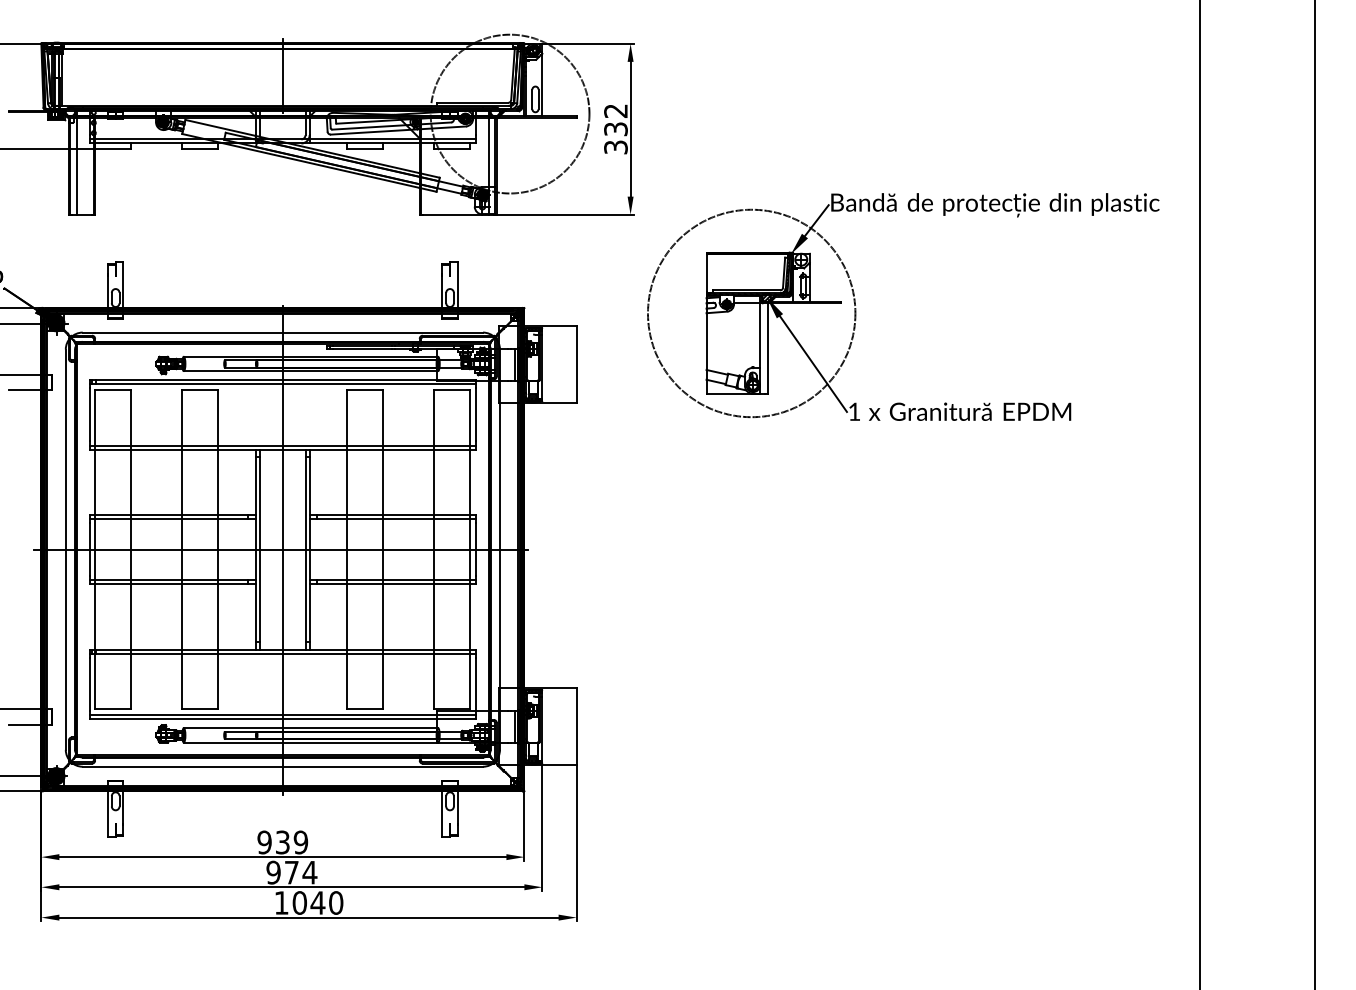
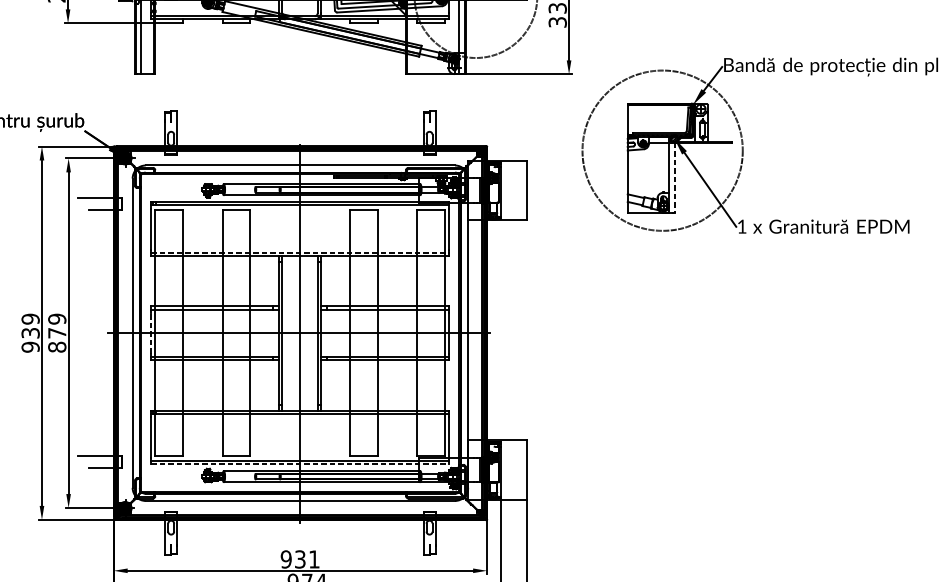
line: (768, 349) -> (675, 178), solid -> dashed
line: (282, 445) -> (300, 252), solid -> dashed
line: (89, 549) -> (150, 333), solid -> dashed
line: (282, 719) -> (300, 464), solid -> dashed
text: (300, 842) -> (314, 559), 939 -> 931

